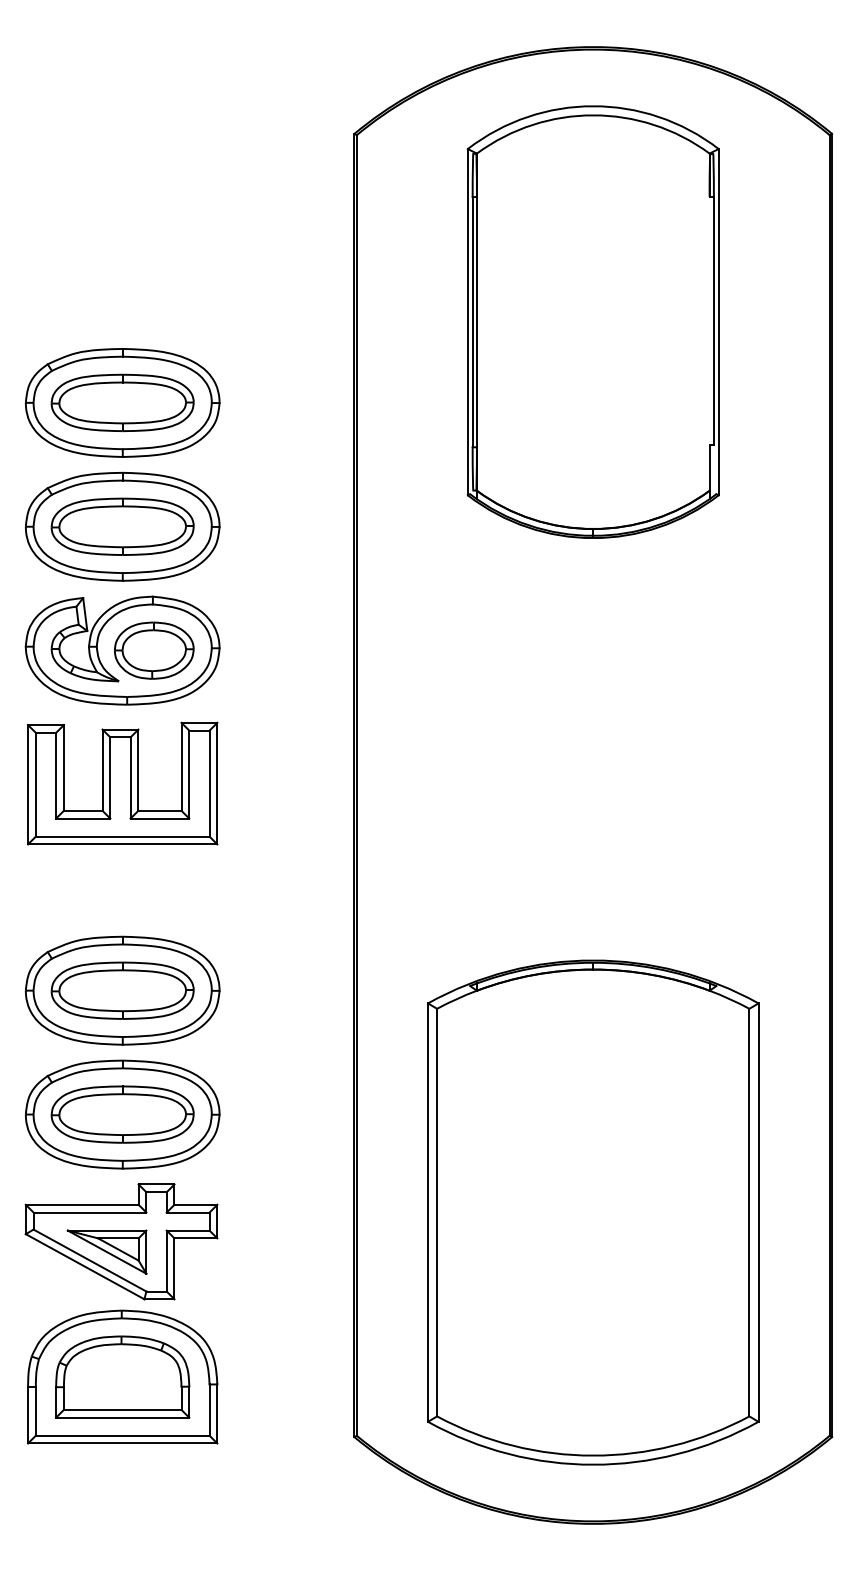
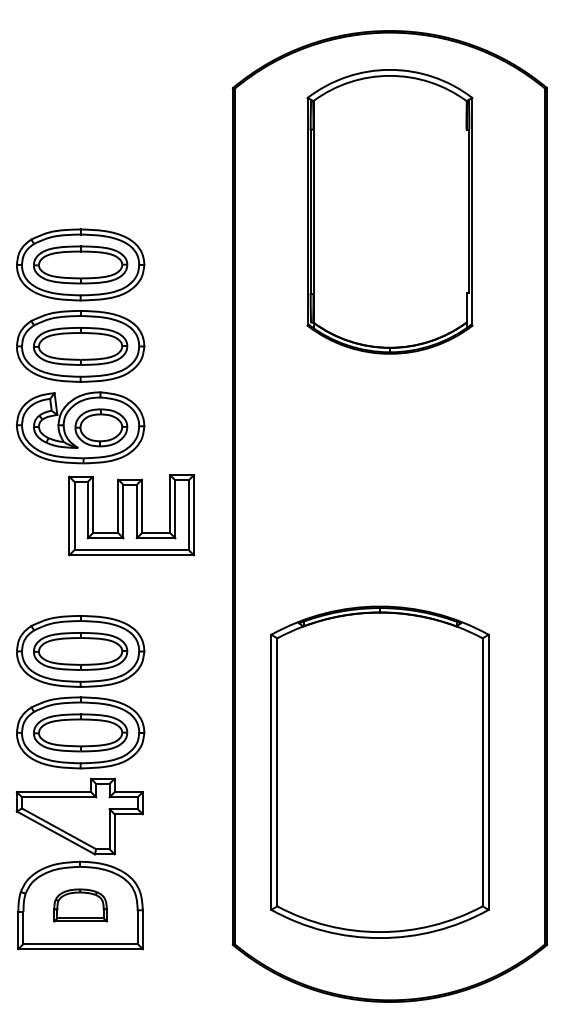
part: (122, 783) -> (131, 515), moved
part: (592, 1211) -> (379, 771), moved
part: (107, 1252) -> (70, 823), removed
part: (122, 1377) -> (80, 905), size x0.6

